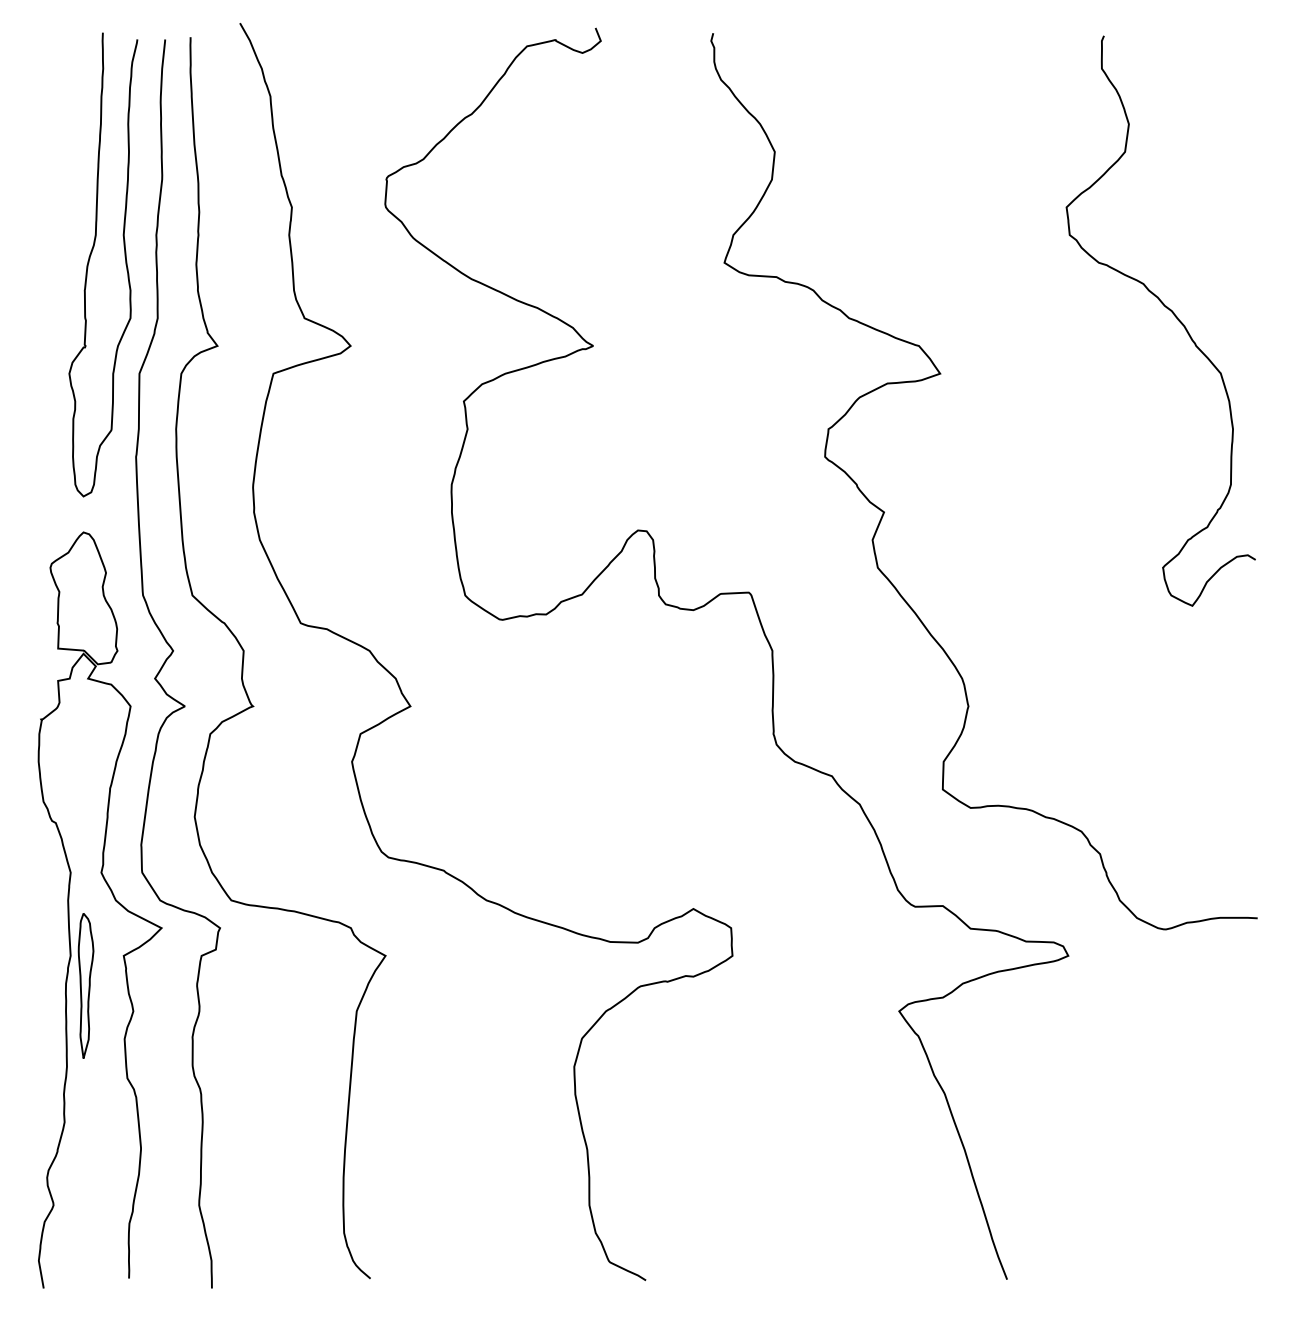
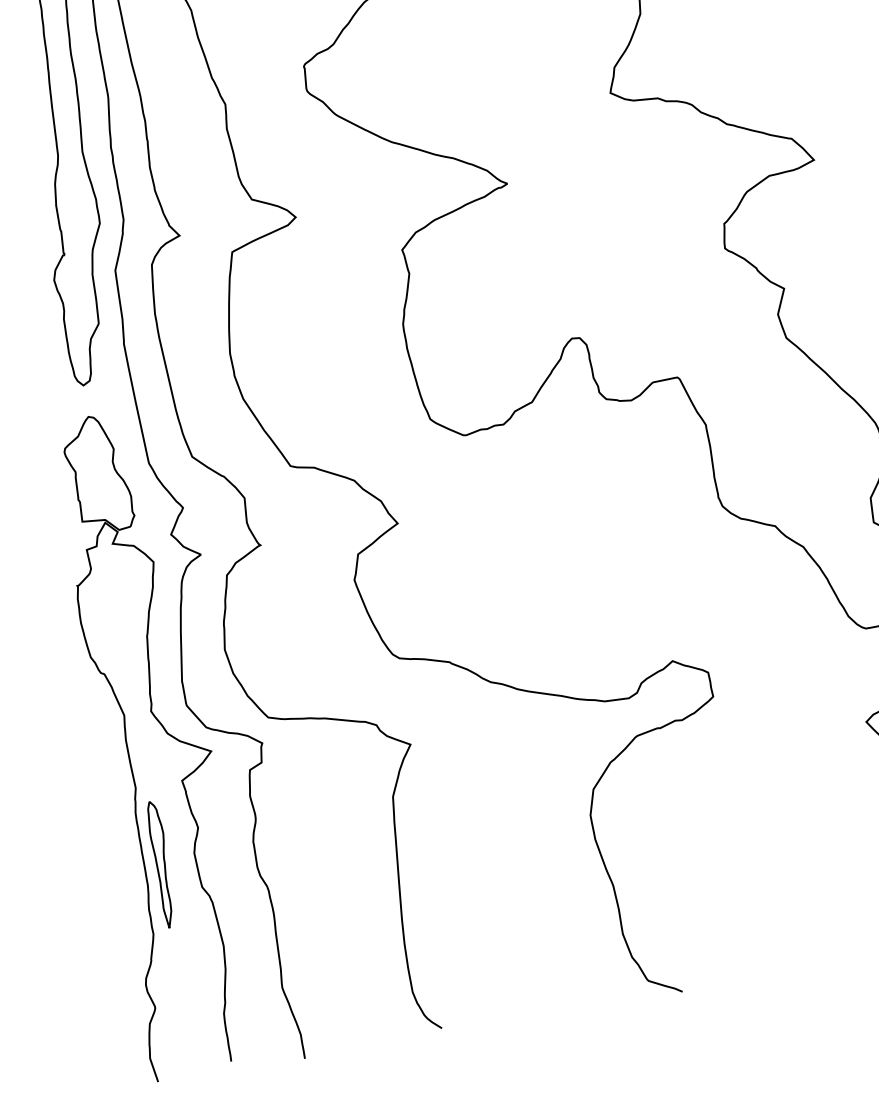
part: (85, 985) -> (161, 864), moved

